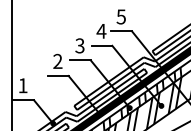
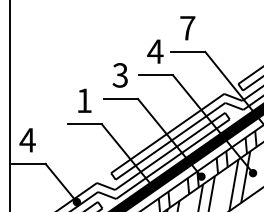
text: (120, 16) -> (186, 27), 5 -> 7
text: (57, 60) -> (83, 99), 2 -> 1
text: (23, 85) -> (28, 139), 1 -> 4

